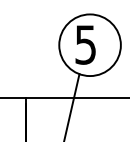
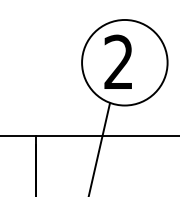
text: (85, 44) -> (118, 61), 5 -> 2

